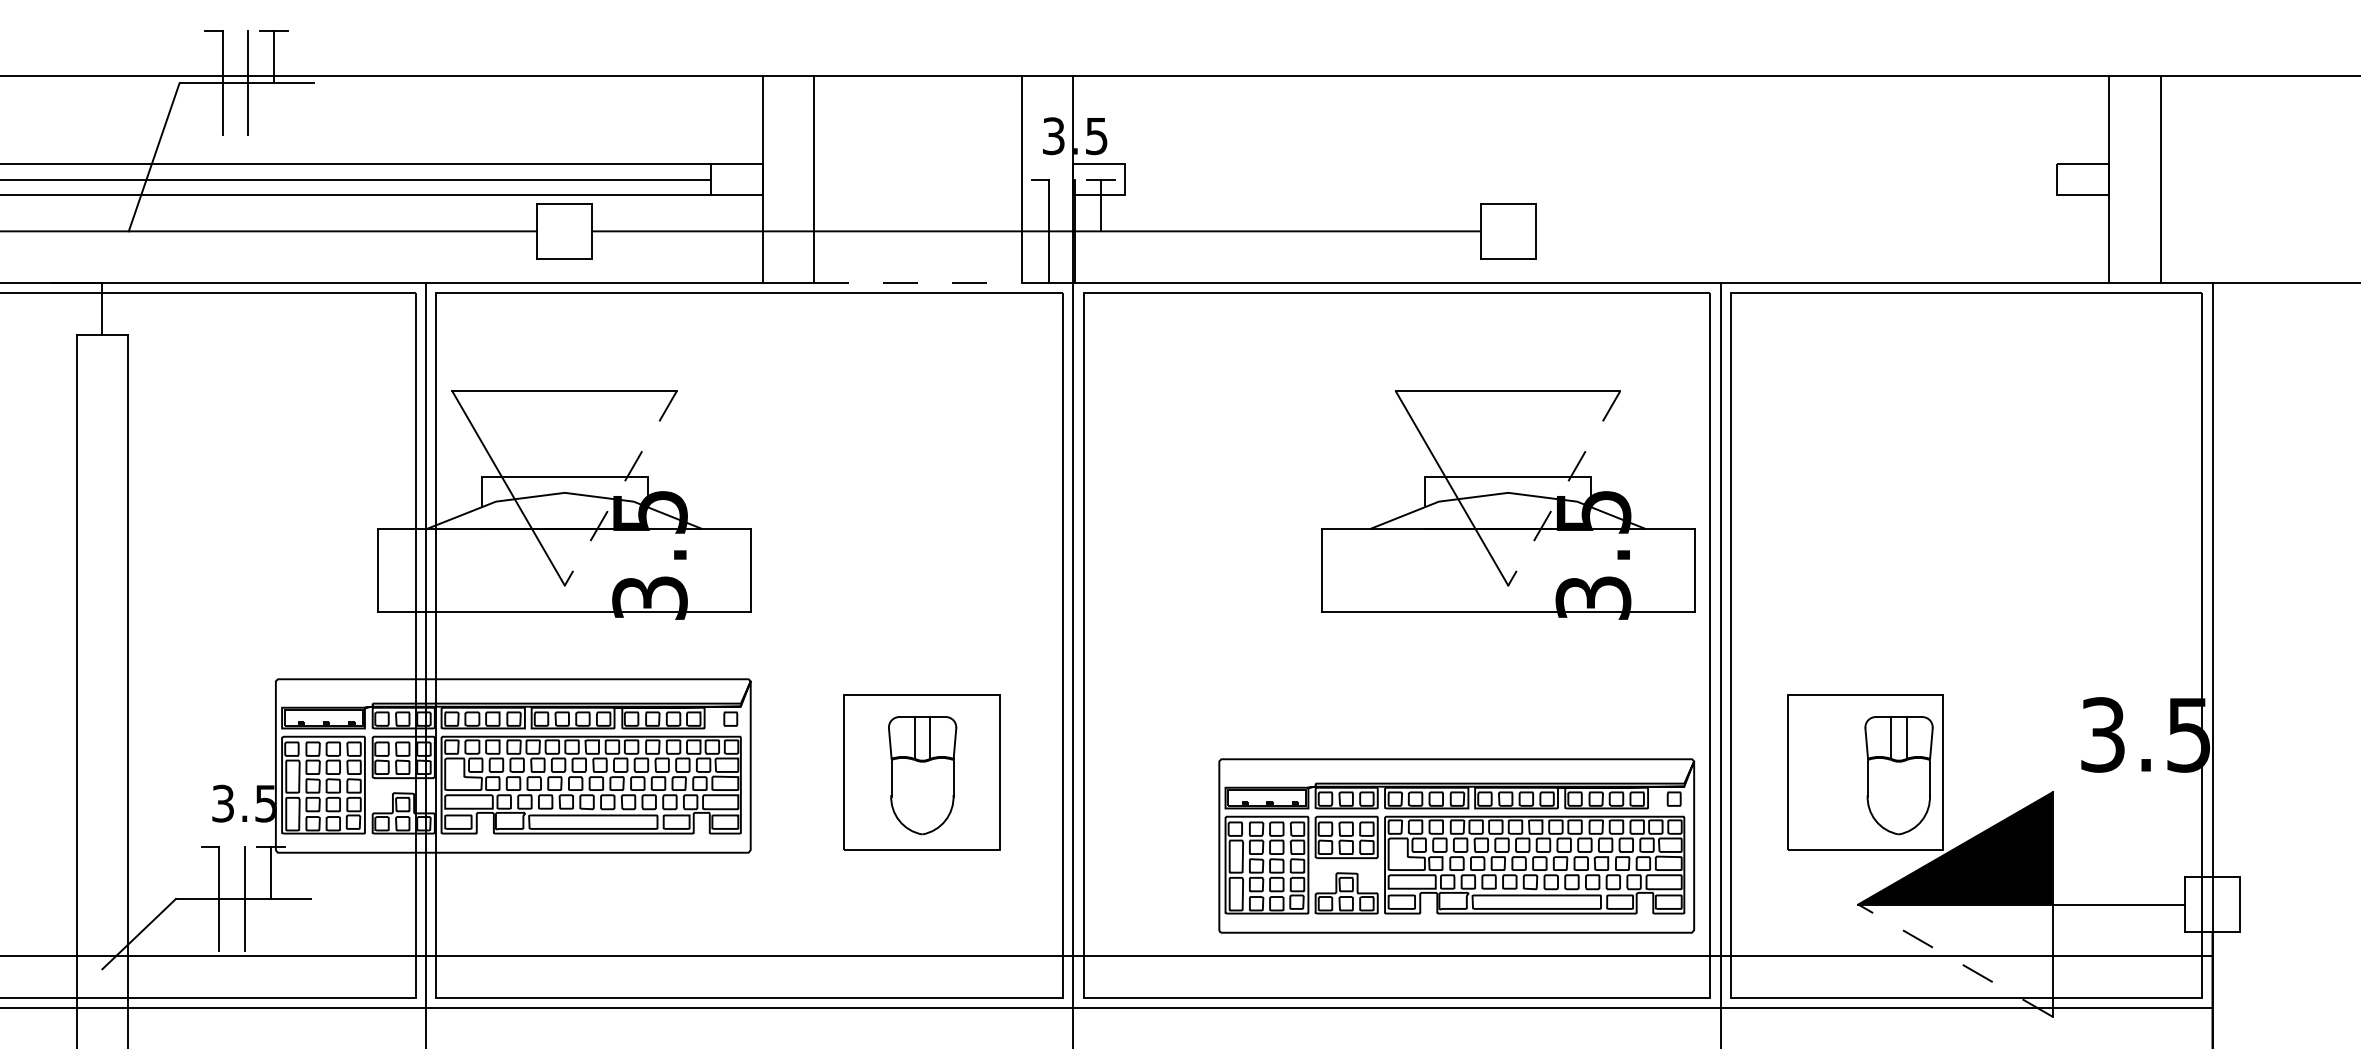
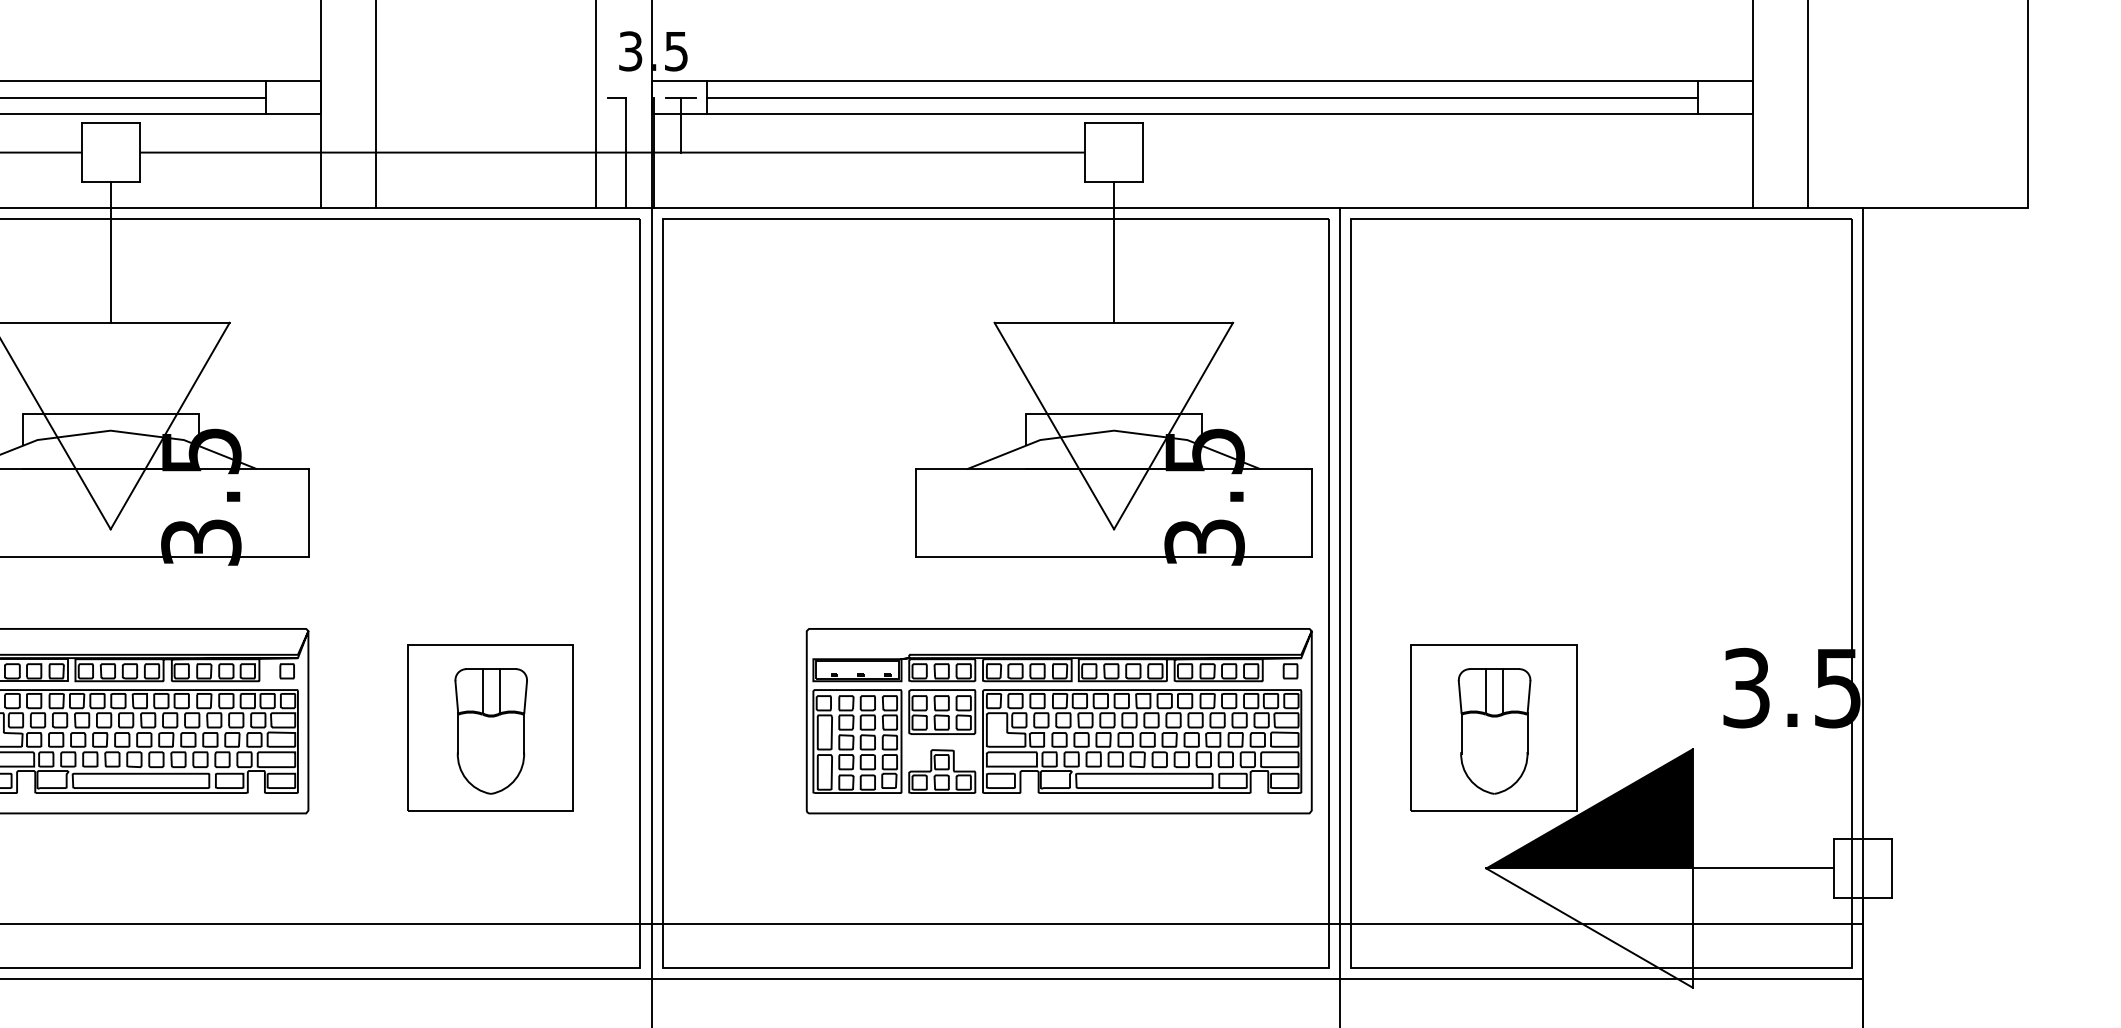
line: (1591, 164) -> (1202, 81), added
line: (1591, 179) -> (1202, 97), added
line: (1591, 195) -> (1202, 114), added
line: (917, 283) -> (485, 208), dashed -> solid
line: (564, 324) -> (110, 251), added
line: (1508, 324) -> (1114, 251), added
line: (620, 488) -> (169, 426), dashed -> solid
line: (1563, 488) -> (1172, 426), dashed -> solid
part: (1898, 775) -> (1493, 731), moved
part: (1456, 845) -> (1059, 720), moved
line: (1954, 960) -> (1588, 928), dashed -> solid

